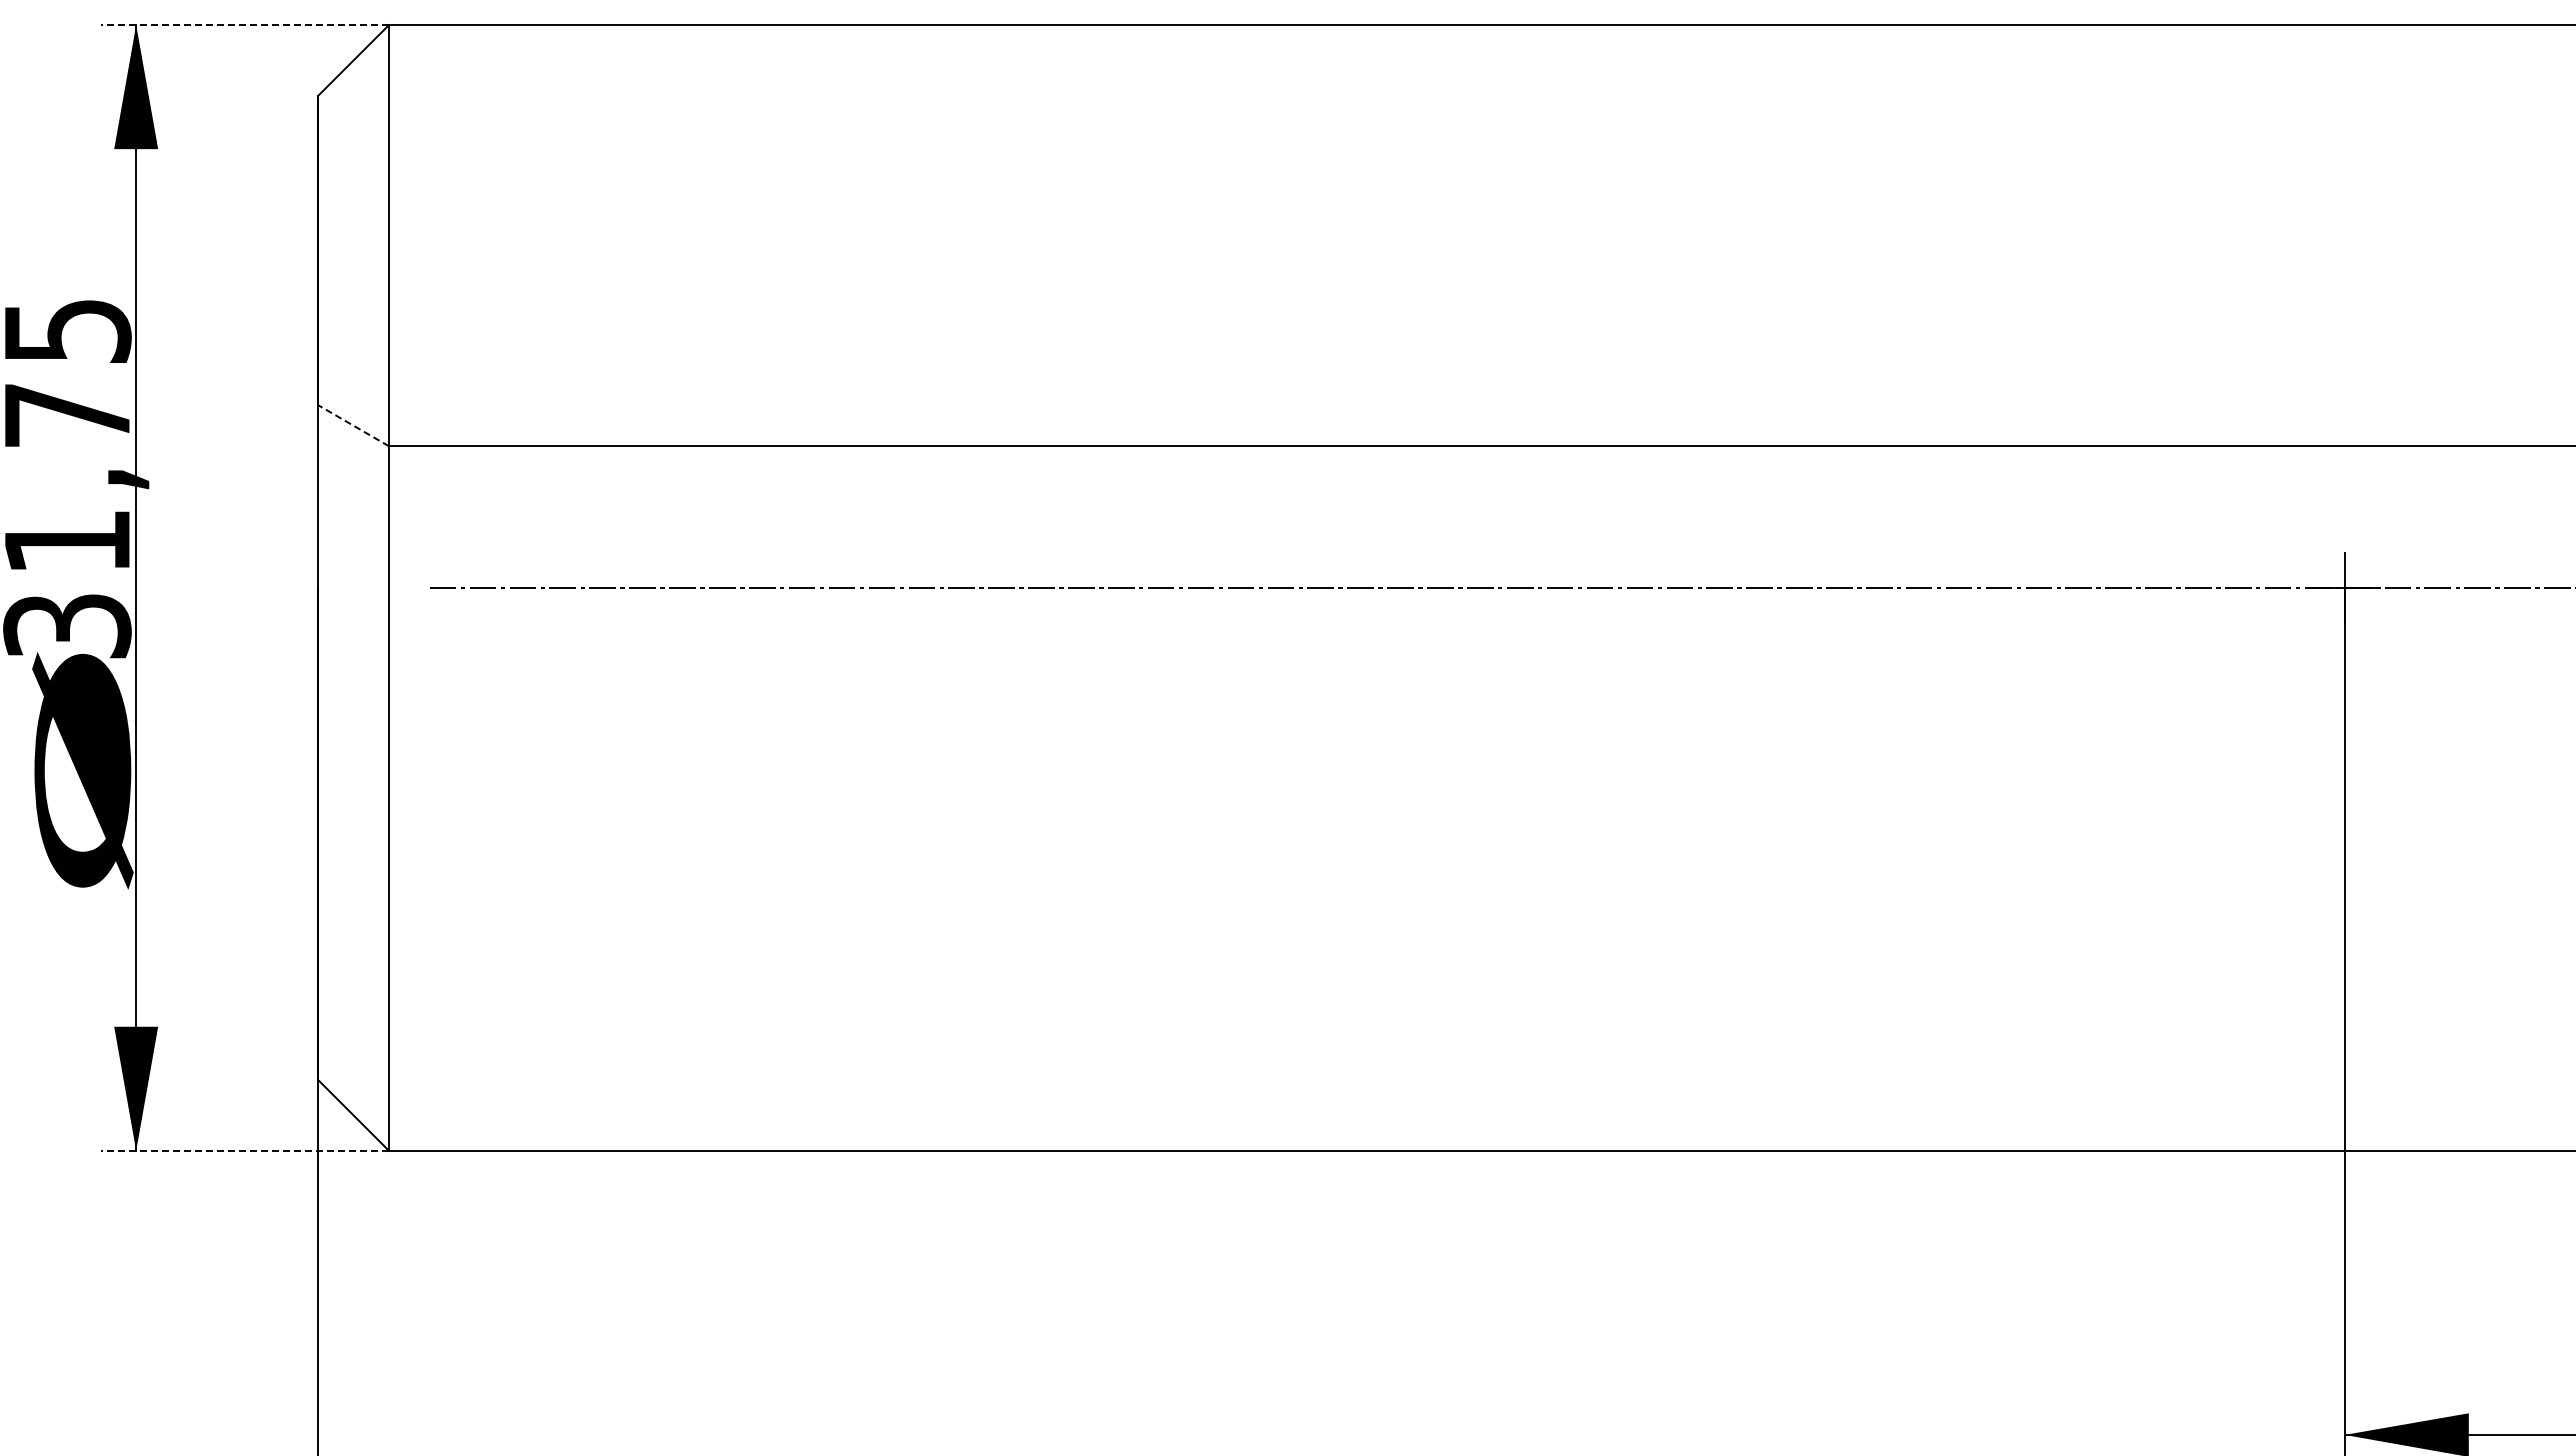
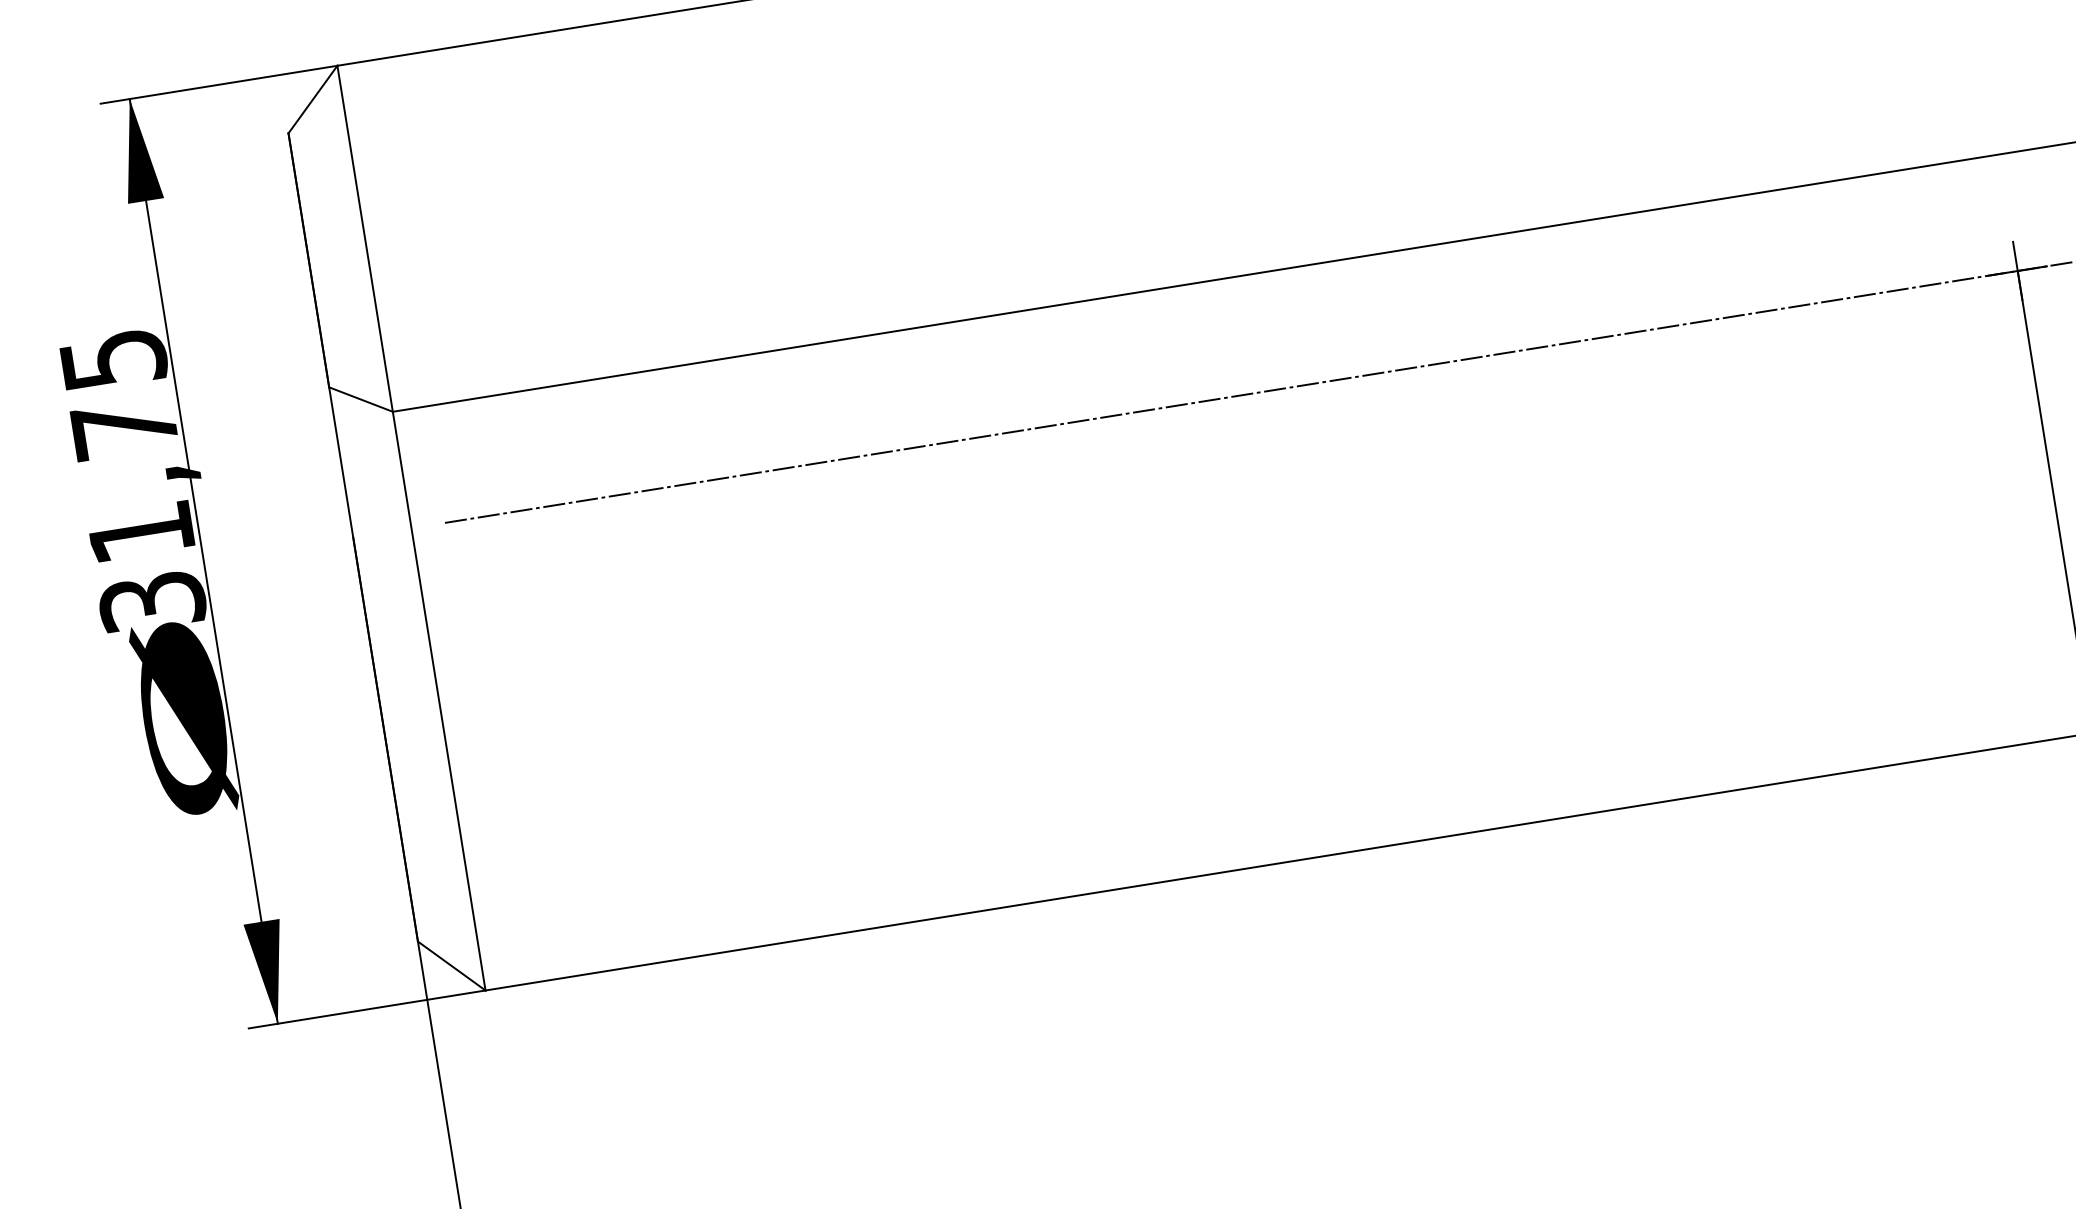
line: (244, 25) -> (218, 85), dashed -> solid
line: (353, 425) -> (360, 399), dashed -> solid
line: (244, 1150) -> (366, 1009), dashed -> solid

